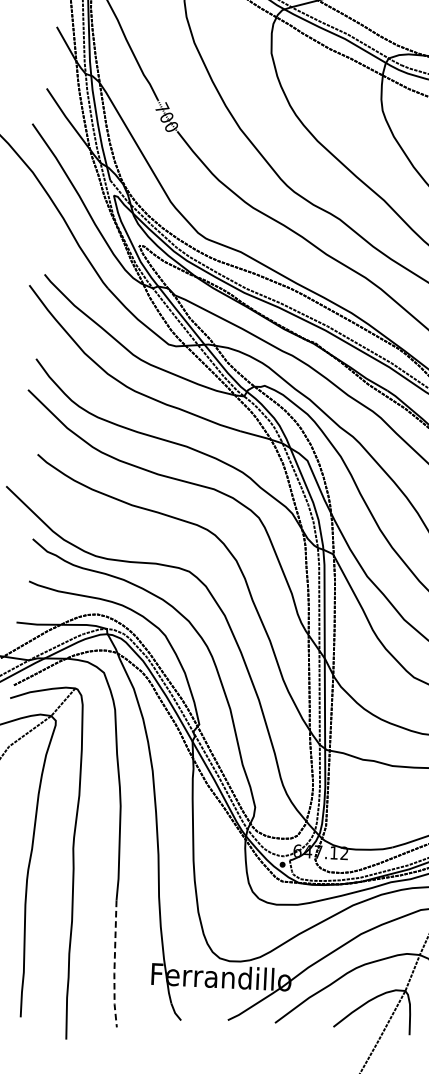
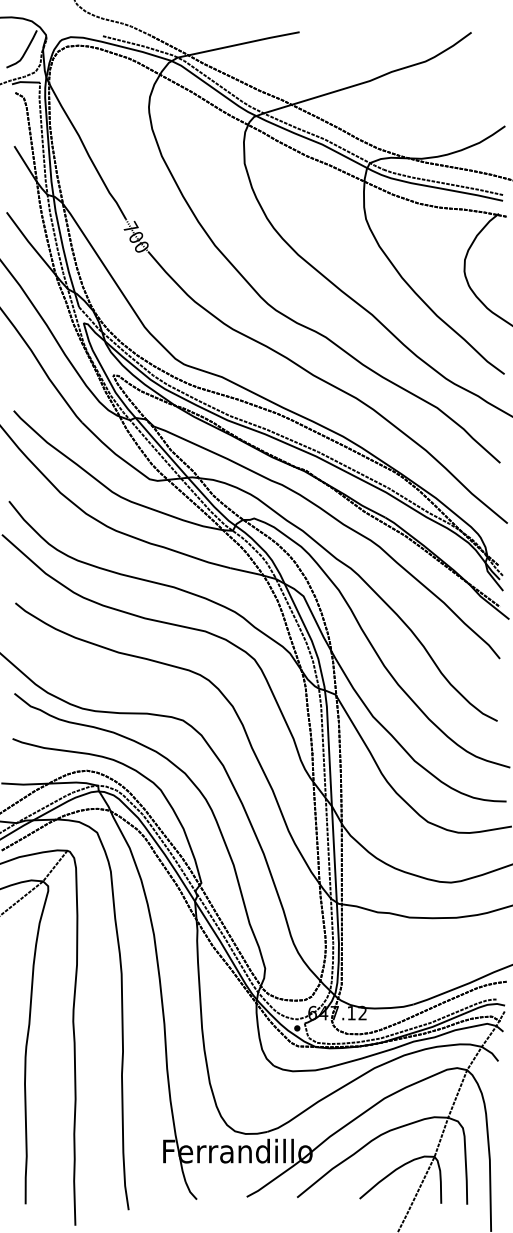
line: (114, 965) -> (123, 1144), dashed -> solid

